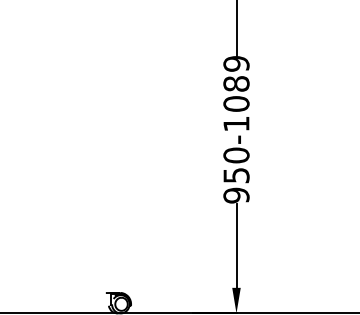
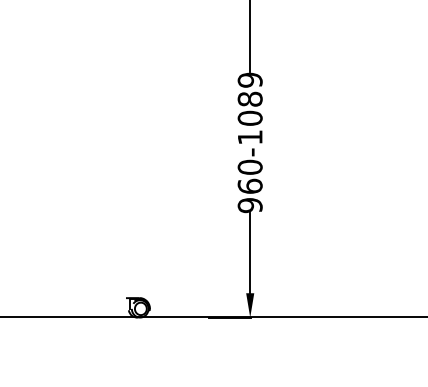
text: (235, 174) -> (249, 185), 950-1089 -> 960-1089

